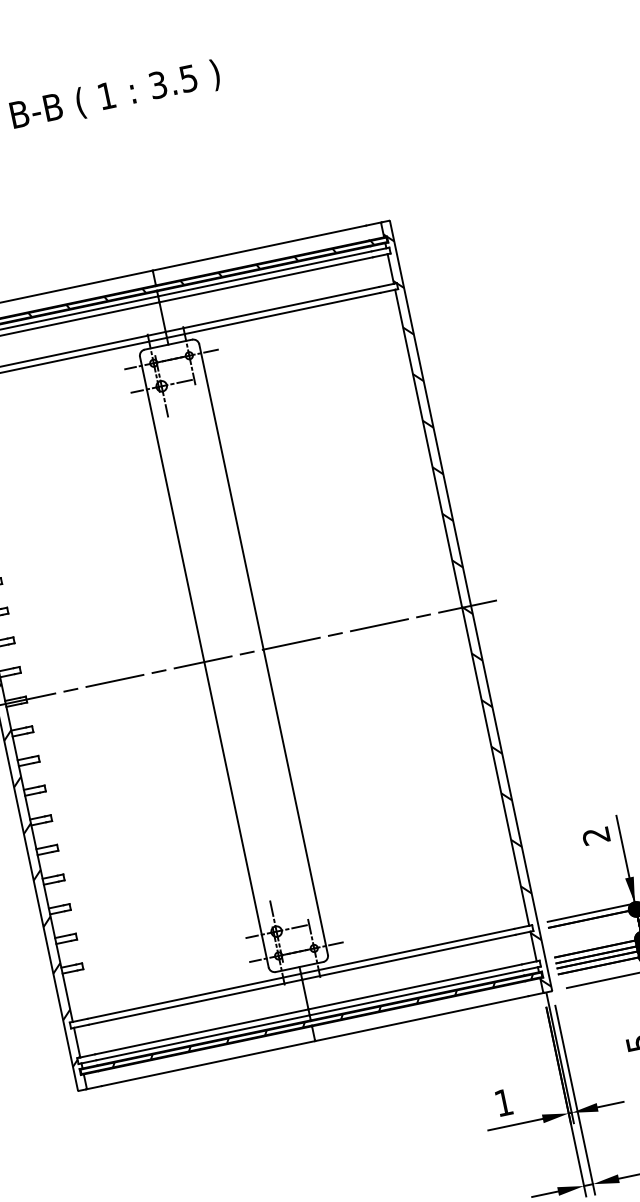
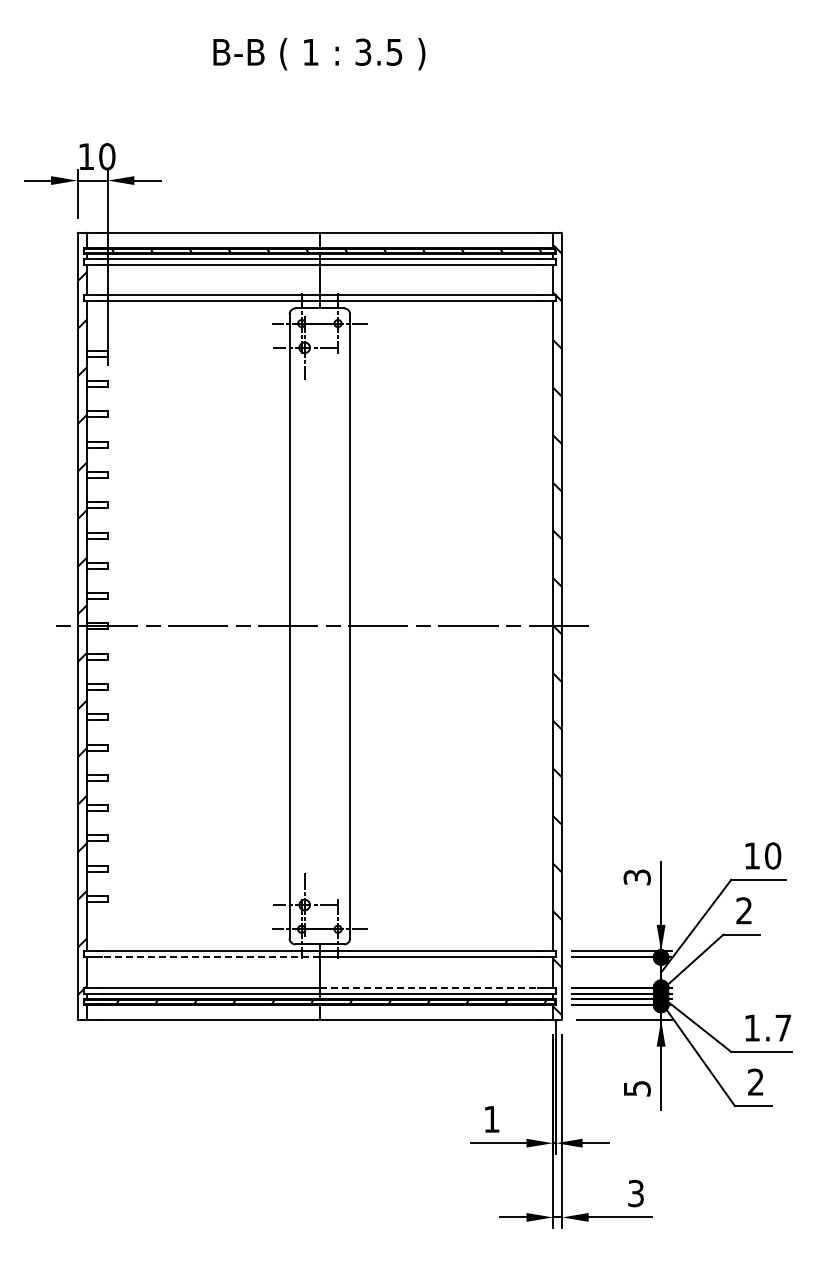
text: (596, 836) -> (637, 877), 2 -> 3
line: (415, 986) -> (429, 987), solid -> dashed
line: (195, 1002) -> (210, 957), solid -> dashed

